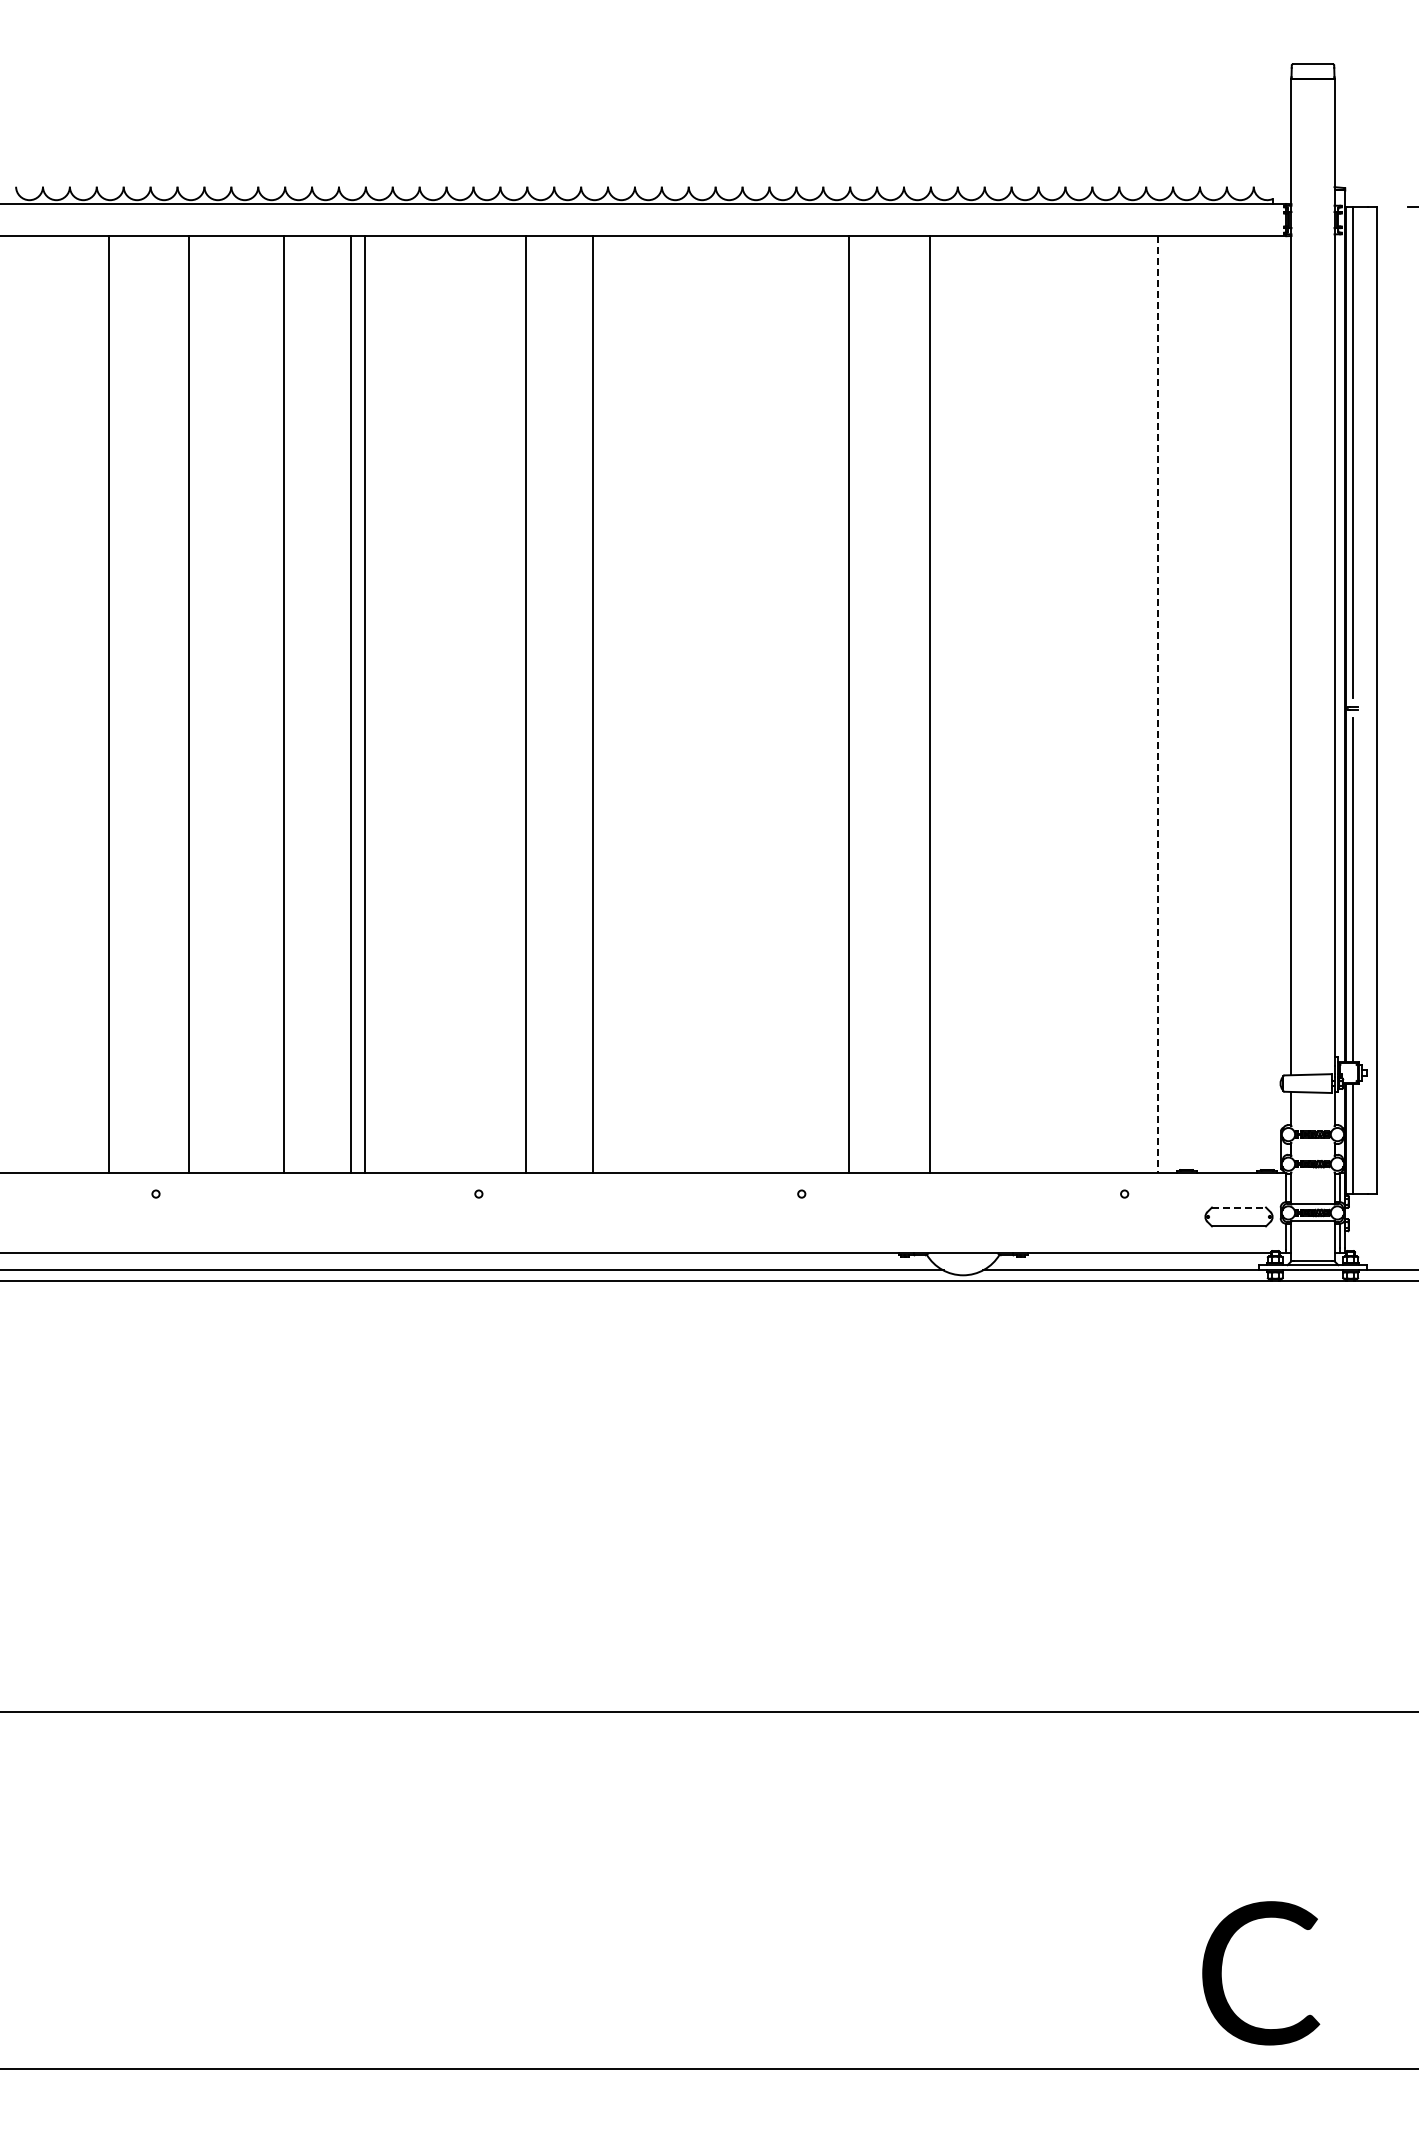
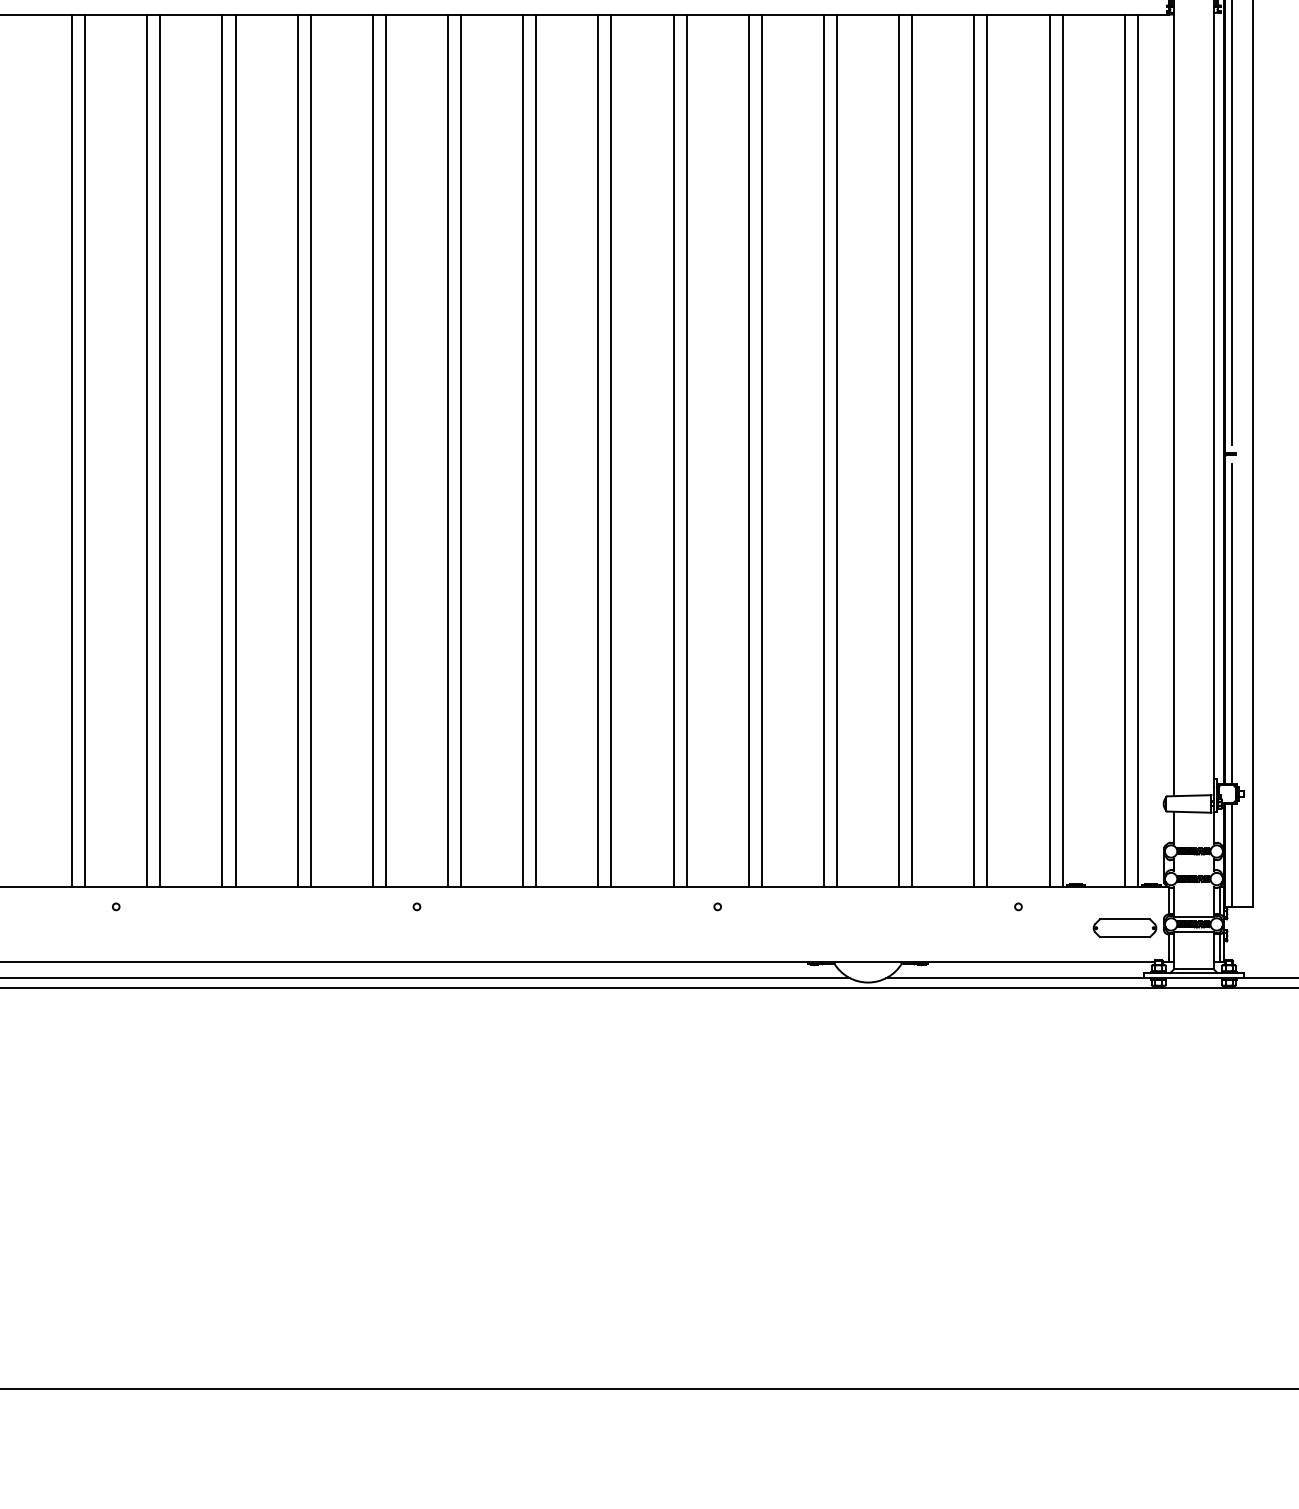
line: (122, 704) -> (84, 450), added
line: (203, 704) -> (160, 450), added
line: (270, 704) -> (222, 450), added
line: (431, 704) -> (372, 450), added
line: (445, 704) -> (385, 450), added
line: (512, 704) -> (448, 450), added
line: (606, 704) -> (535, 450), added
line: (673, 704) -> (598, 450), added
line: (687, 704) -> (611, 450), added
line: (754, 704) -> (673, 450), added
line: (768, 704) -> (686, 450), added
line: (835, 704) -> (749, 450), added
line: (915, 704) -> (823, 450), added
line: (996, 704) -> (899, 450), added
line: (1010, 704) -> (912, 450), added
line: (1077, 704) -> (974, 450), added
line: (1091, 704) -> (987, 450), added
line: (1158, 704) -> (1050, 450), dashed -> solid
line: (1172, 704) -> (1063, 450), added
line: (1238, 704) -> (1124, 450), added
line: (1252, 704) -> (1137, 450), added
line: (1239, 1207) -> (1125, 919), dashed -> solid

